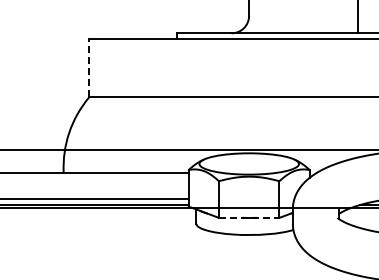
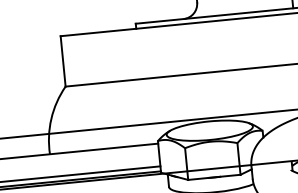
line: (89, 67) -> (63, 60), dashed -> solid
line: (249, 217) -> (214, 177), dashed -> solid

